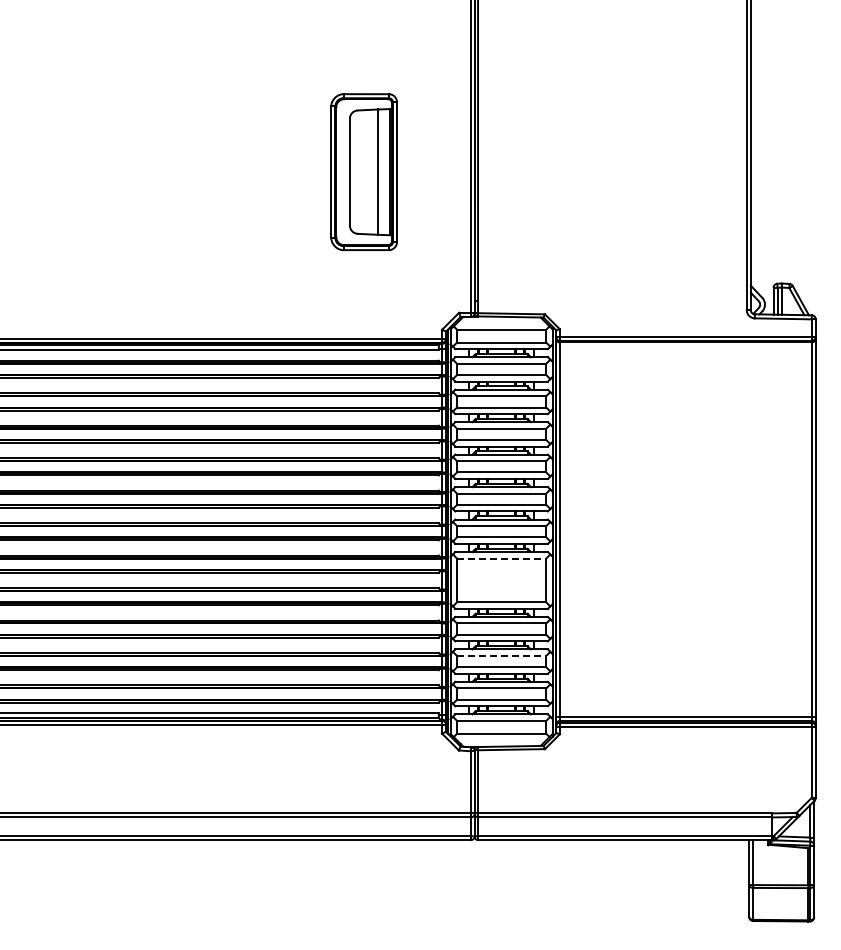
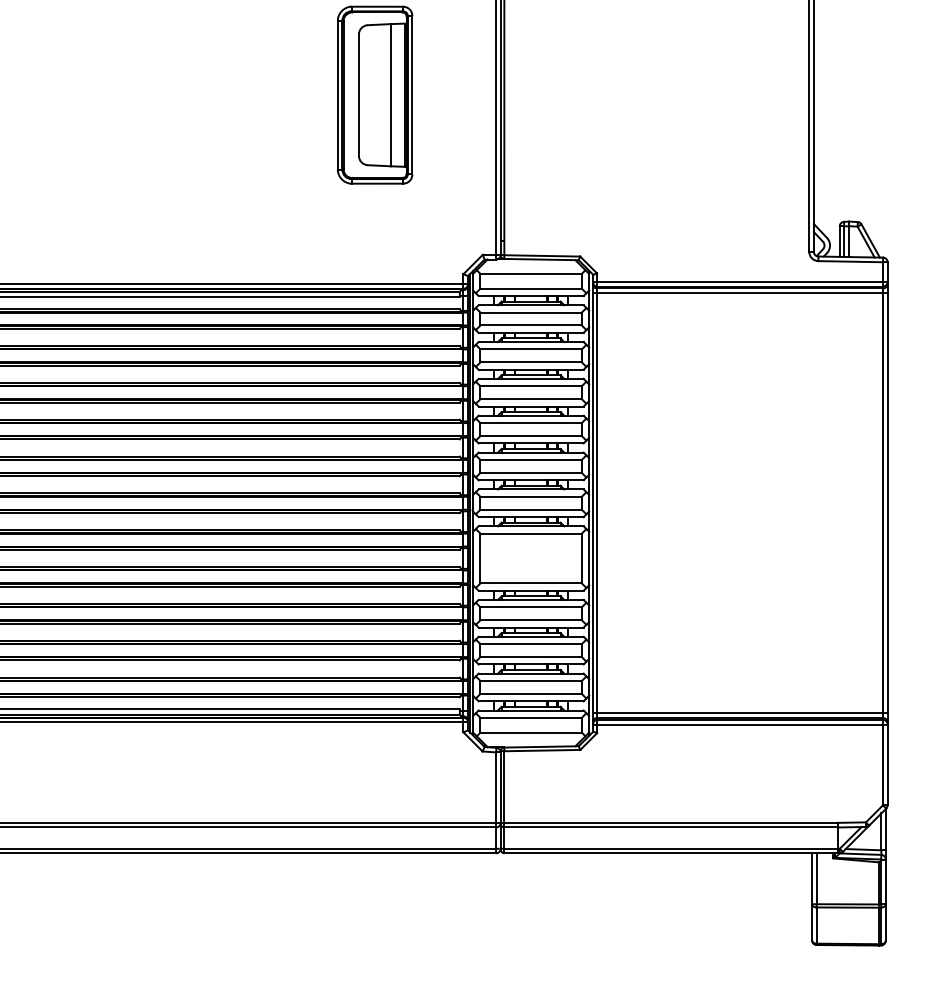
line: (685, 346) -> (739, 293), added
line: (501, 558) -> (530, 533), dashed -> solid
line: (501, 655) -> (530, 643), dashed -> solid

